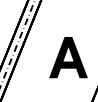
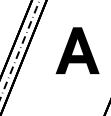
part: (68, 57) -> (77, 50), moved

